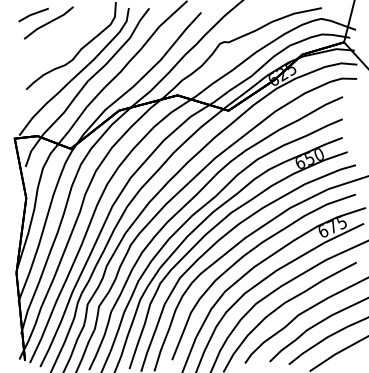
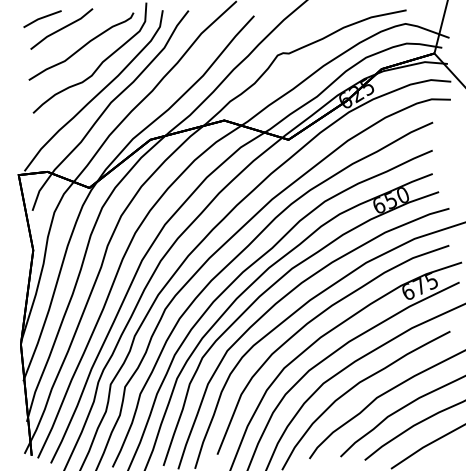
part: (64, 36) -> (81, 46), added

